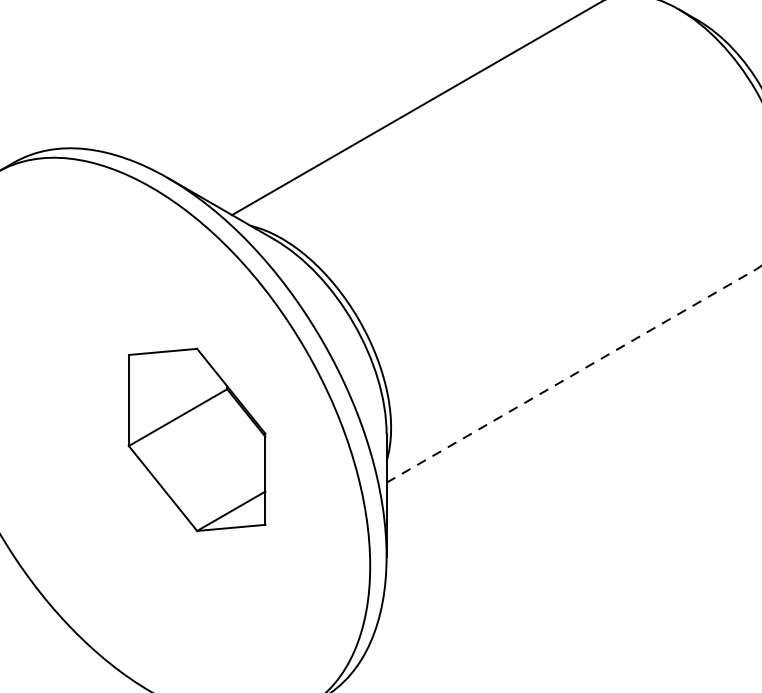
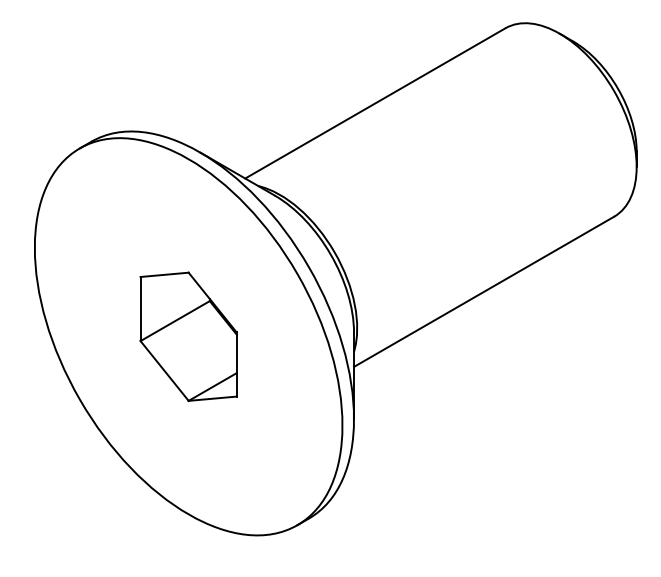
line: (571, 375) -> (484, 291), dashed -> solid
part: (196, 439) -> (188, 336), moved

